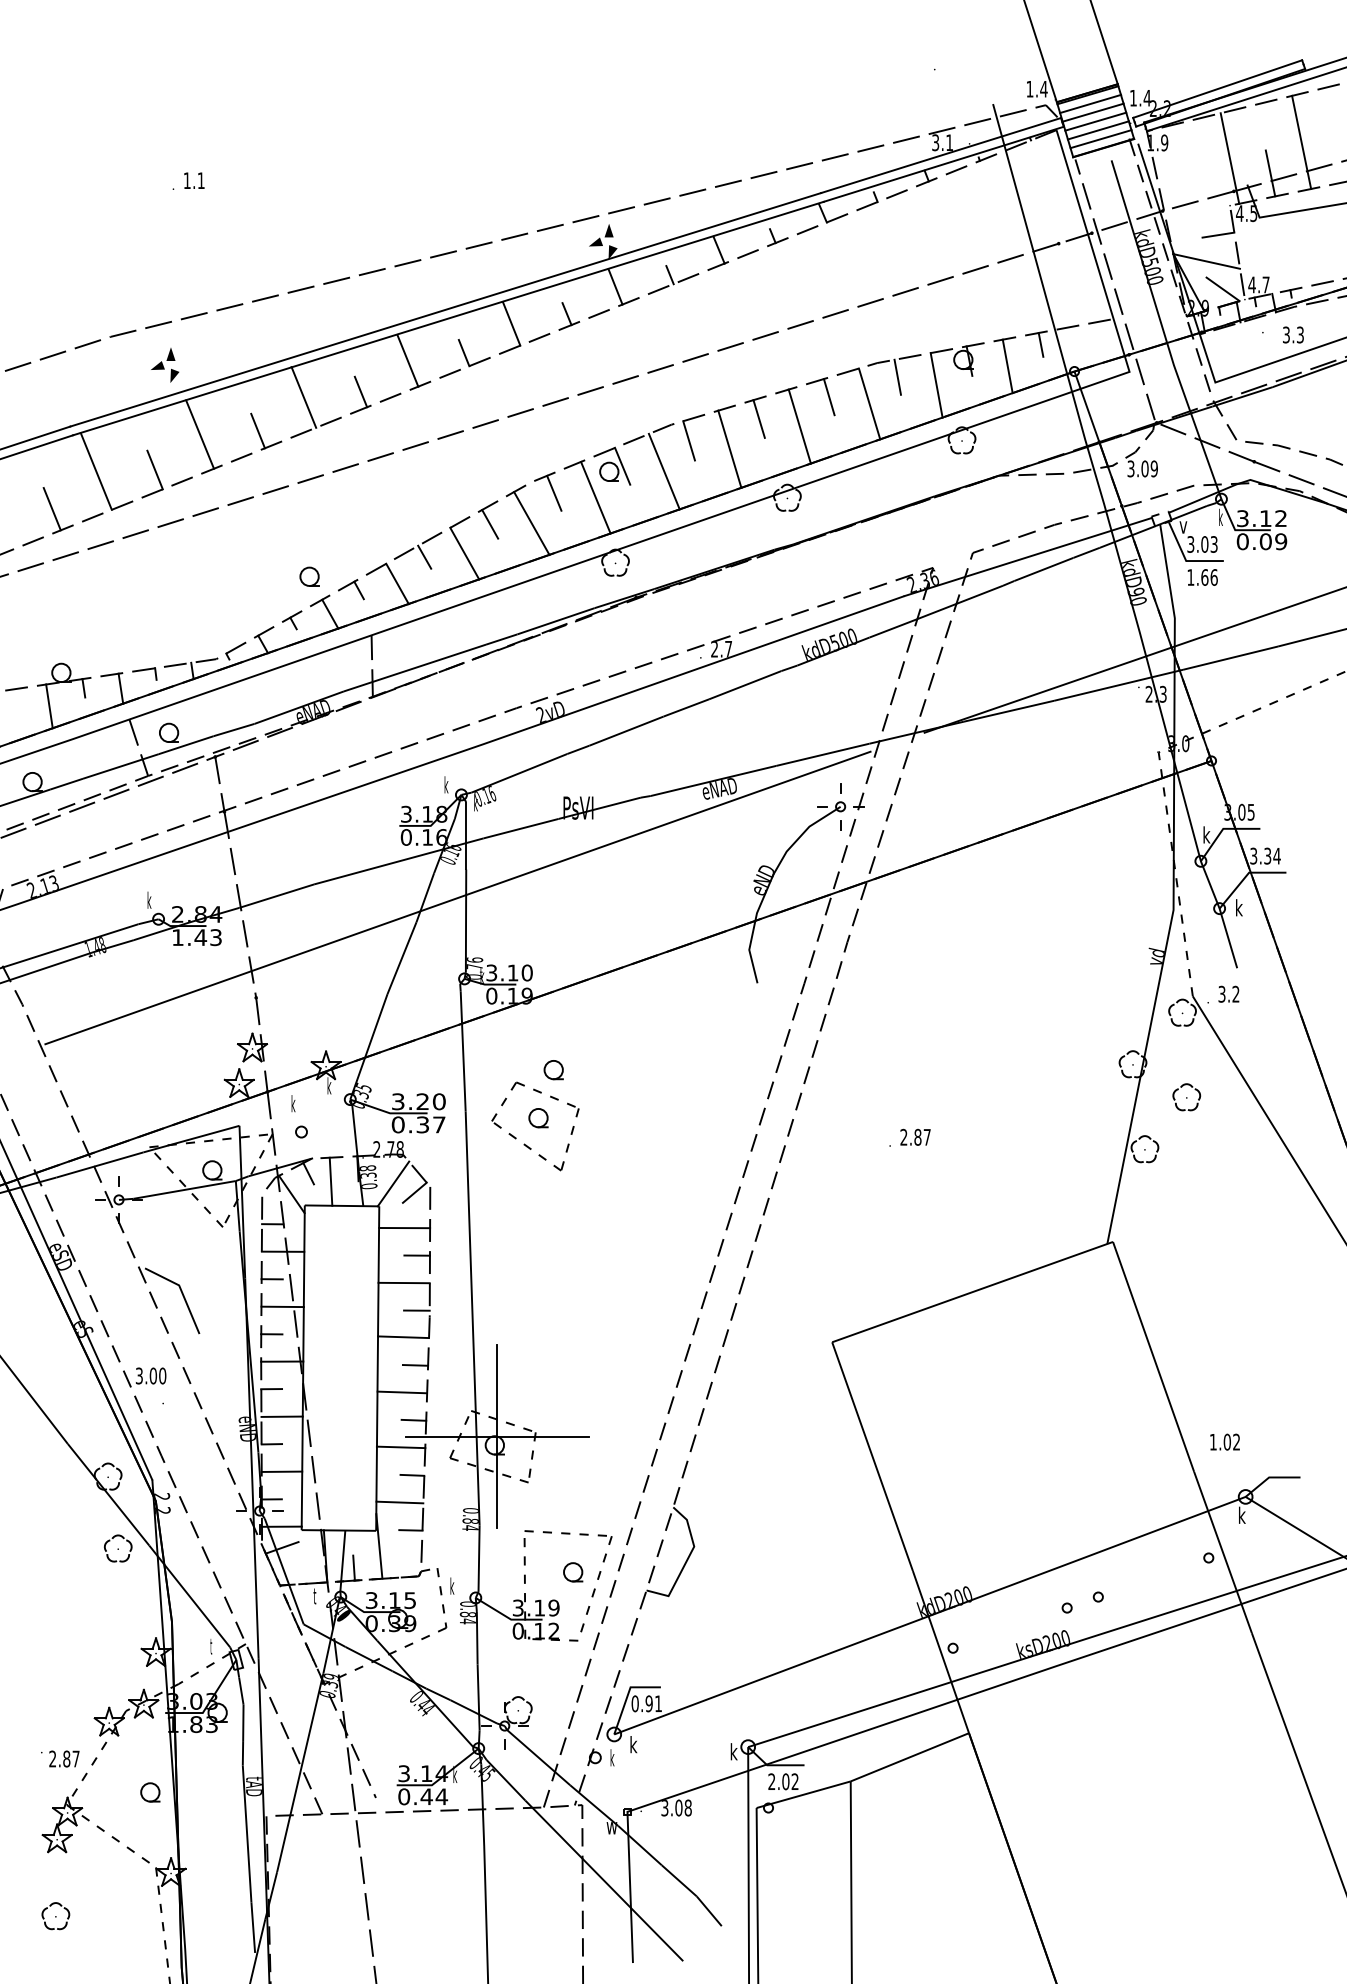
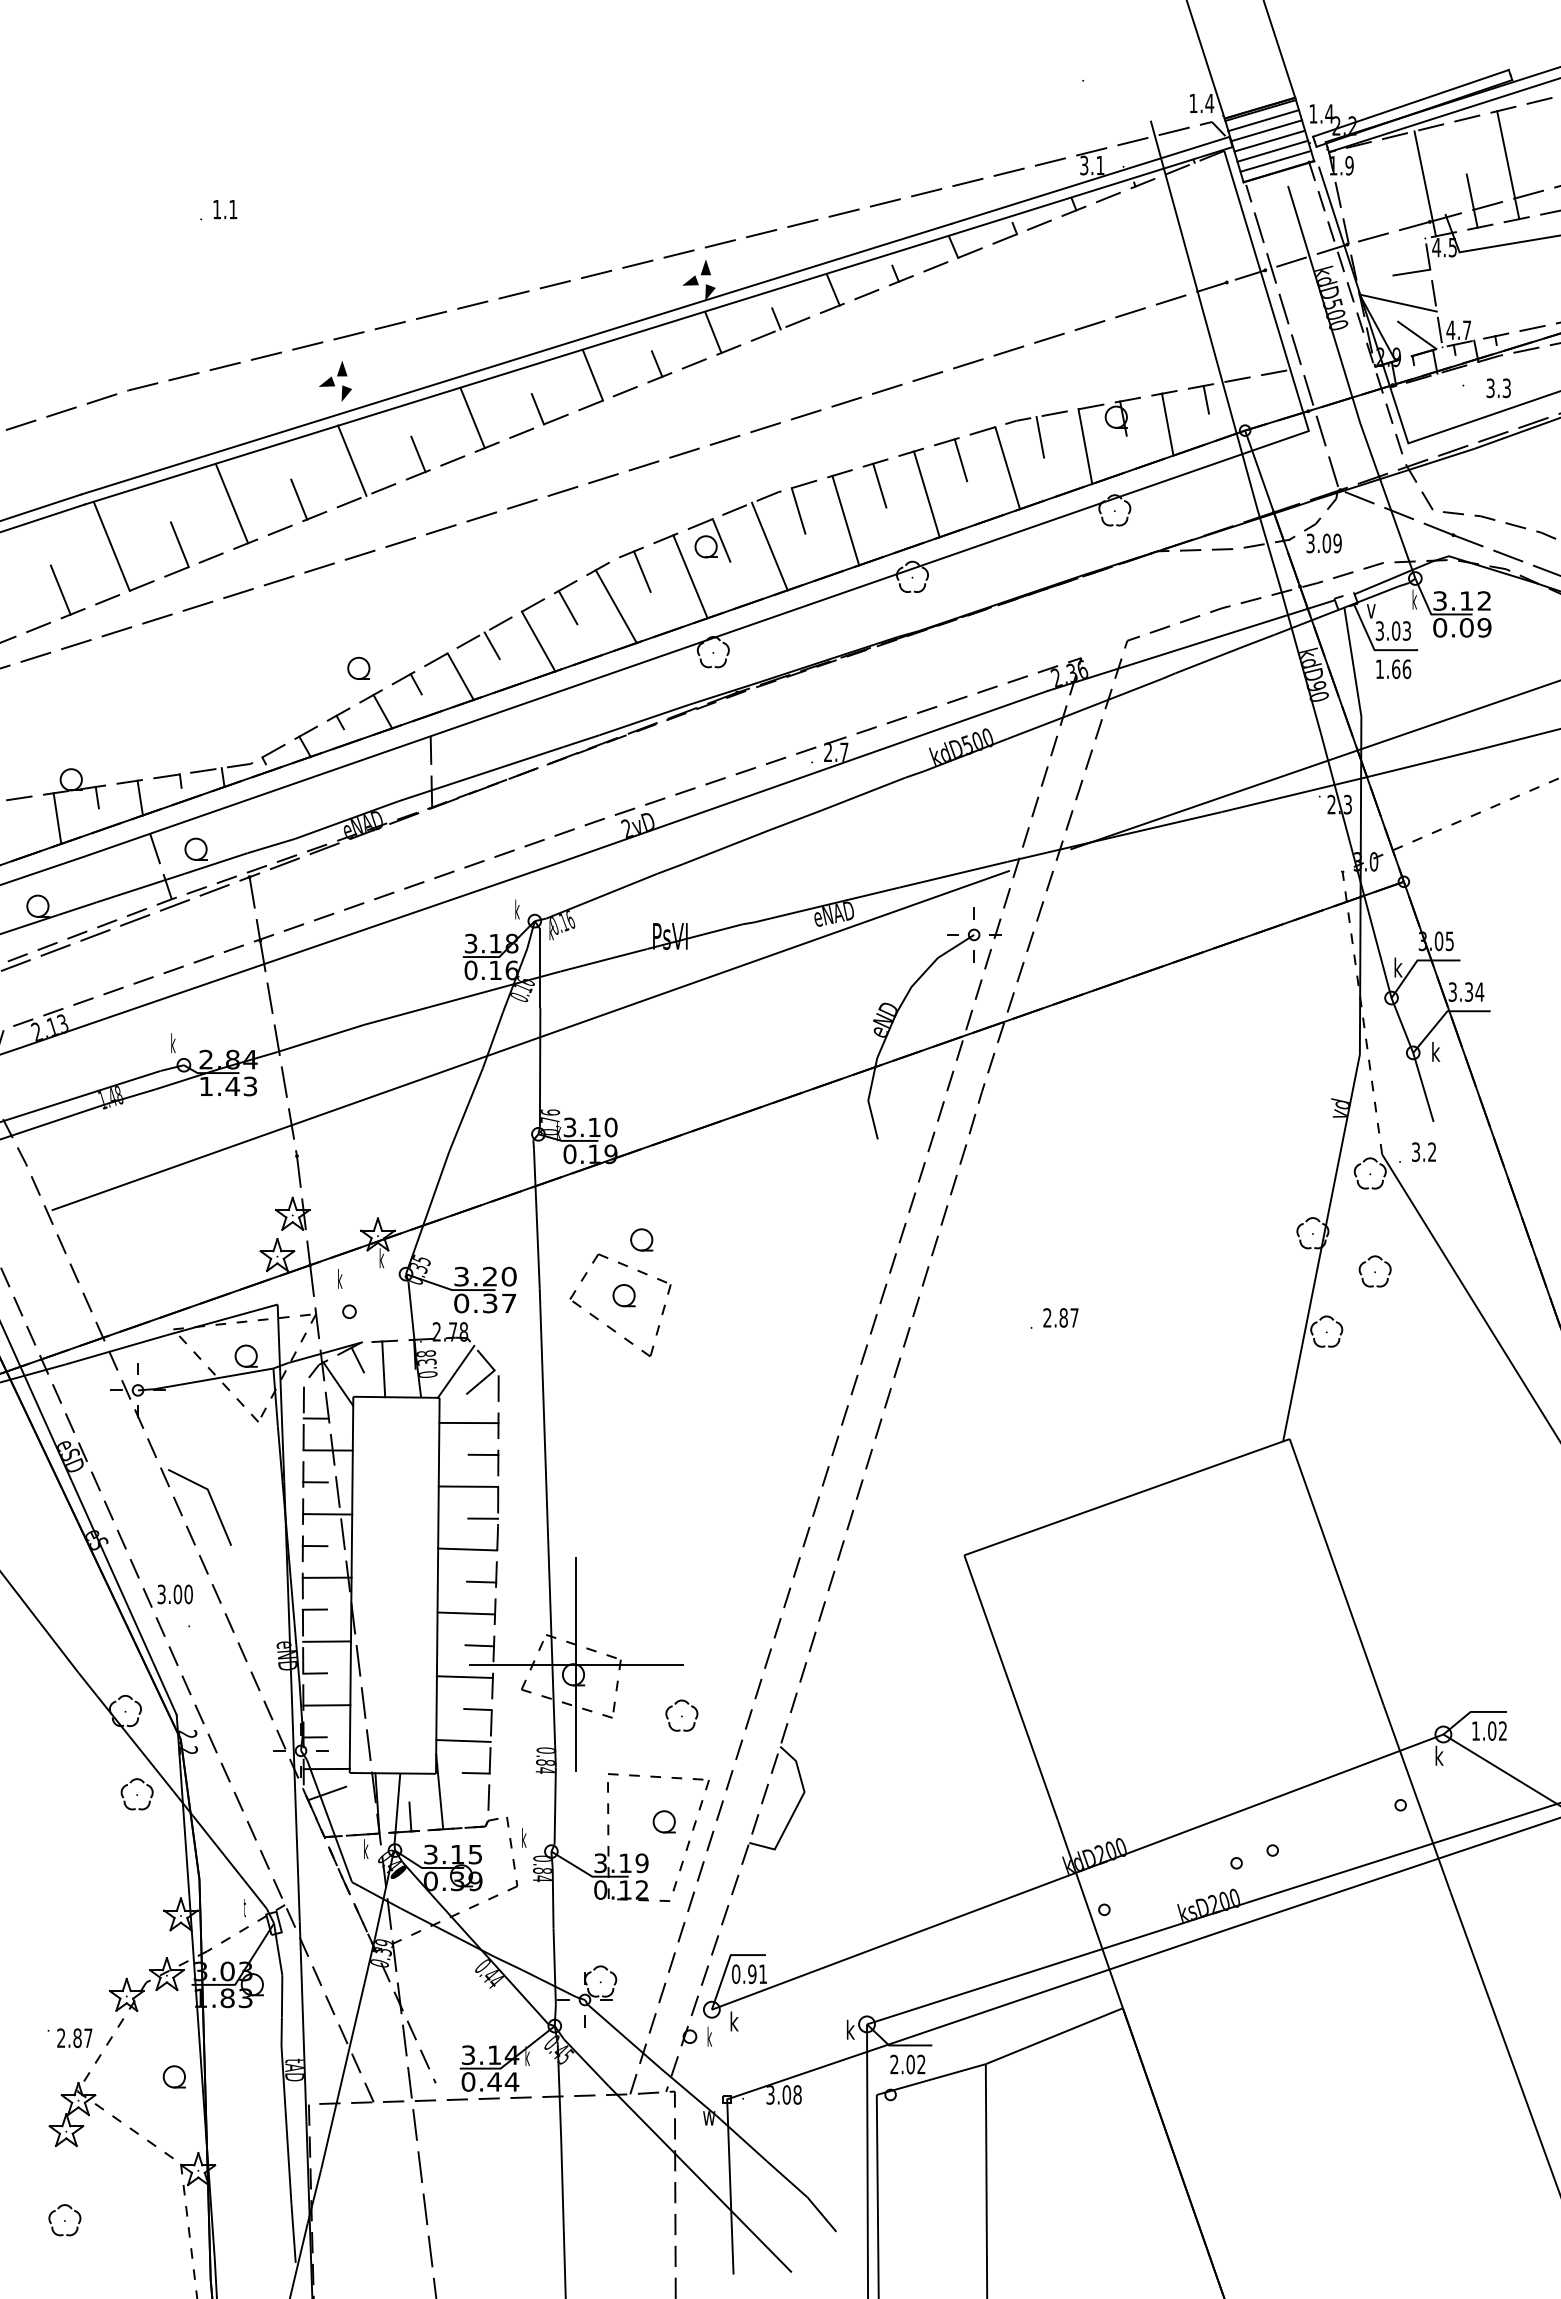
part: (165, 365) -> (335, 381), moved
text: (1225, 1441) -> (1489, 1730), moved
part: (588, 1480) -> (681, 1715), added
text: (315, 1595) -> (365, 1848), t -> k

